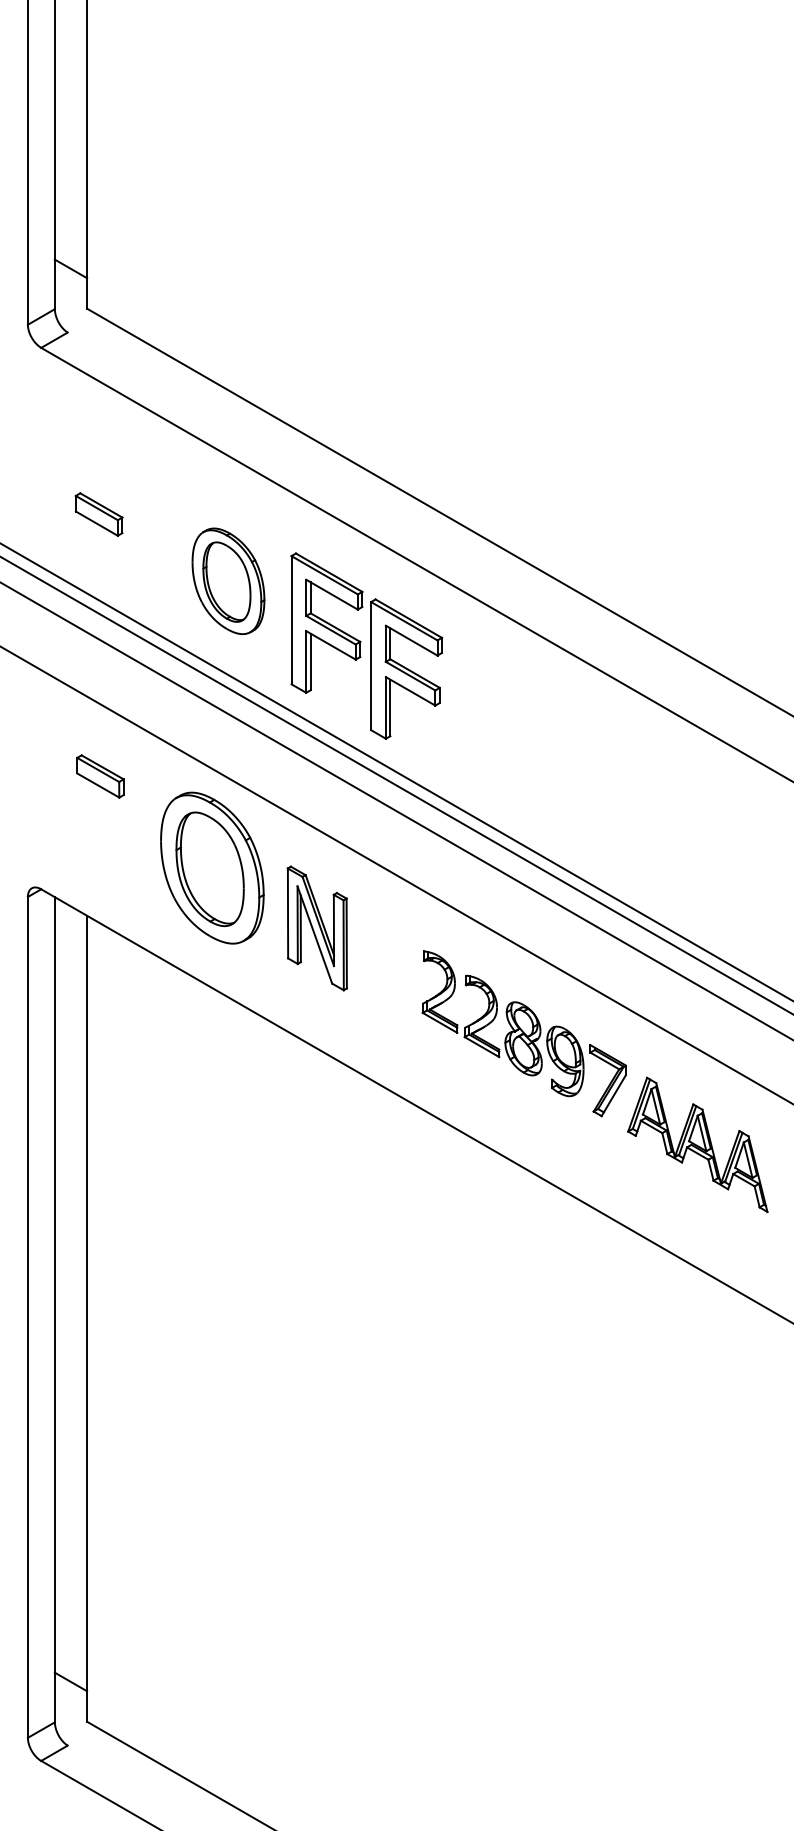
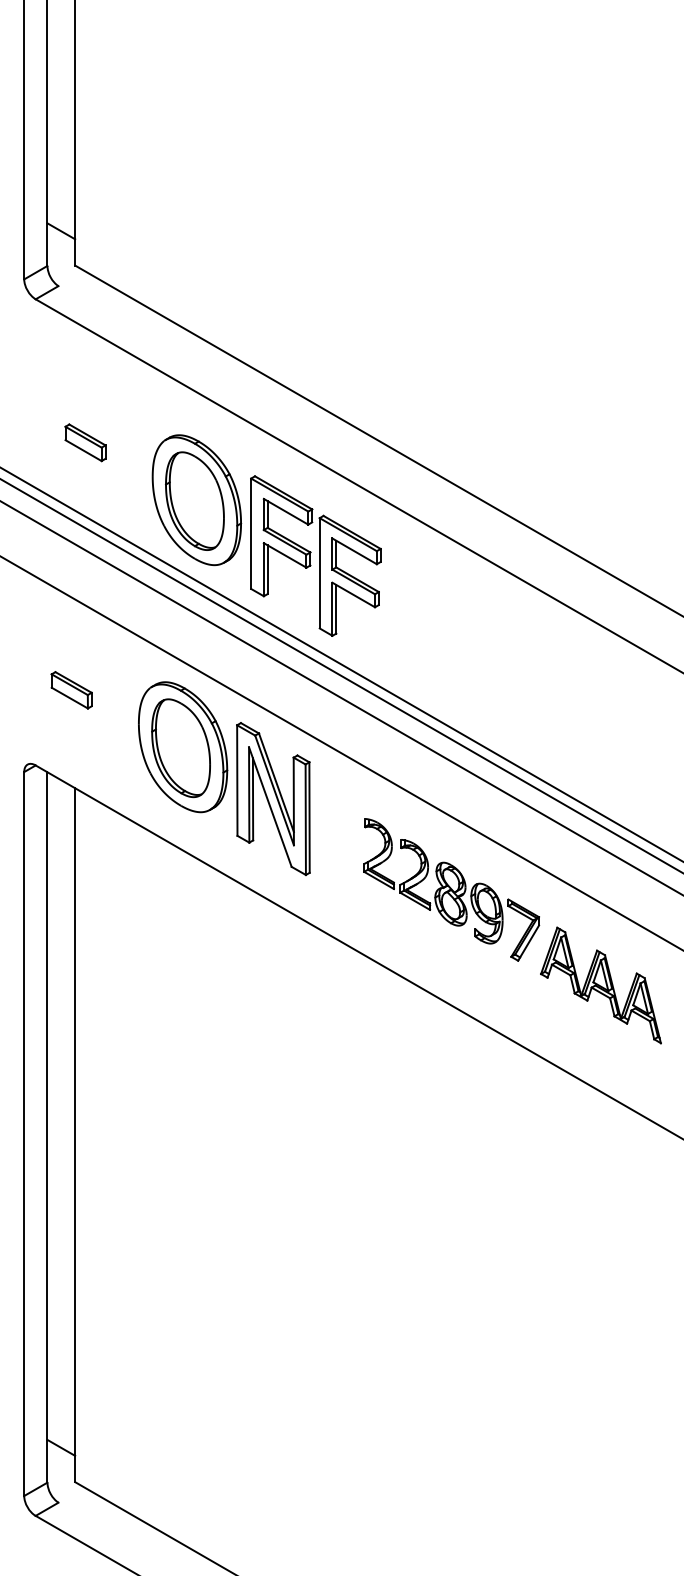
part: (228, 581) -> (196, 500), size x1.43
part: (100, 776) -> (71, 690), moved
part: (317, 928) -> (273, 799), size x1.43

